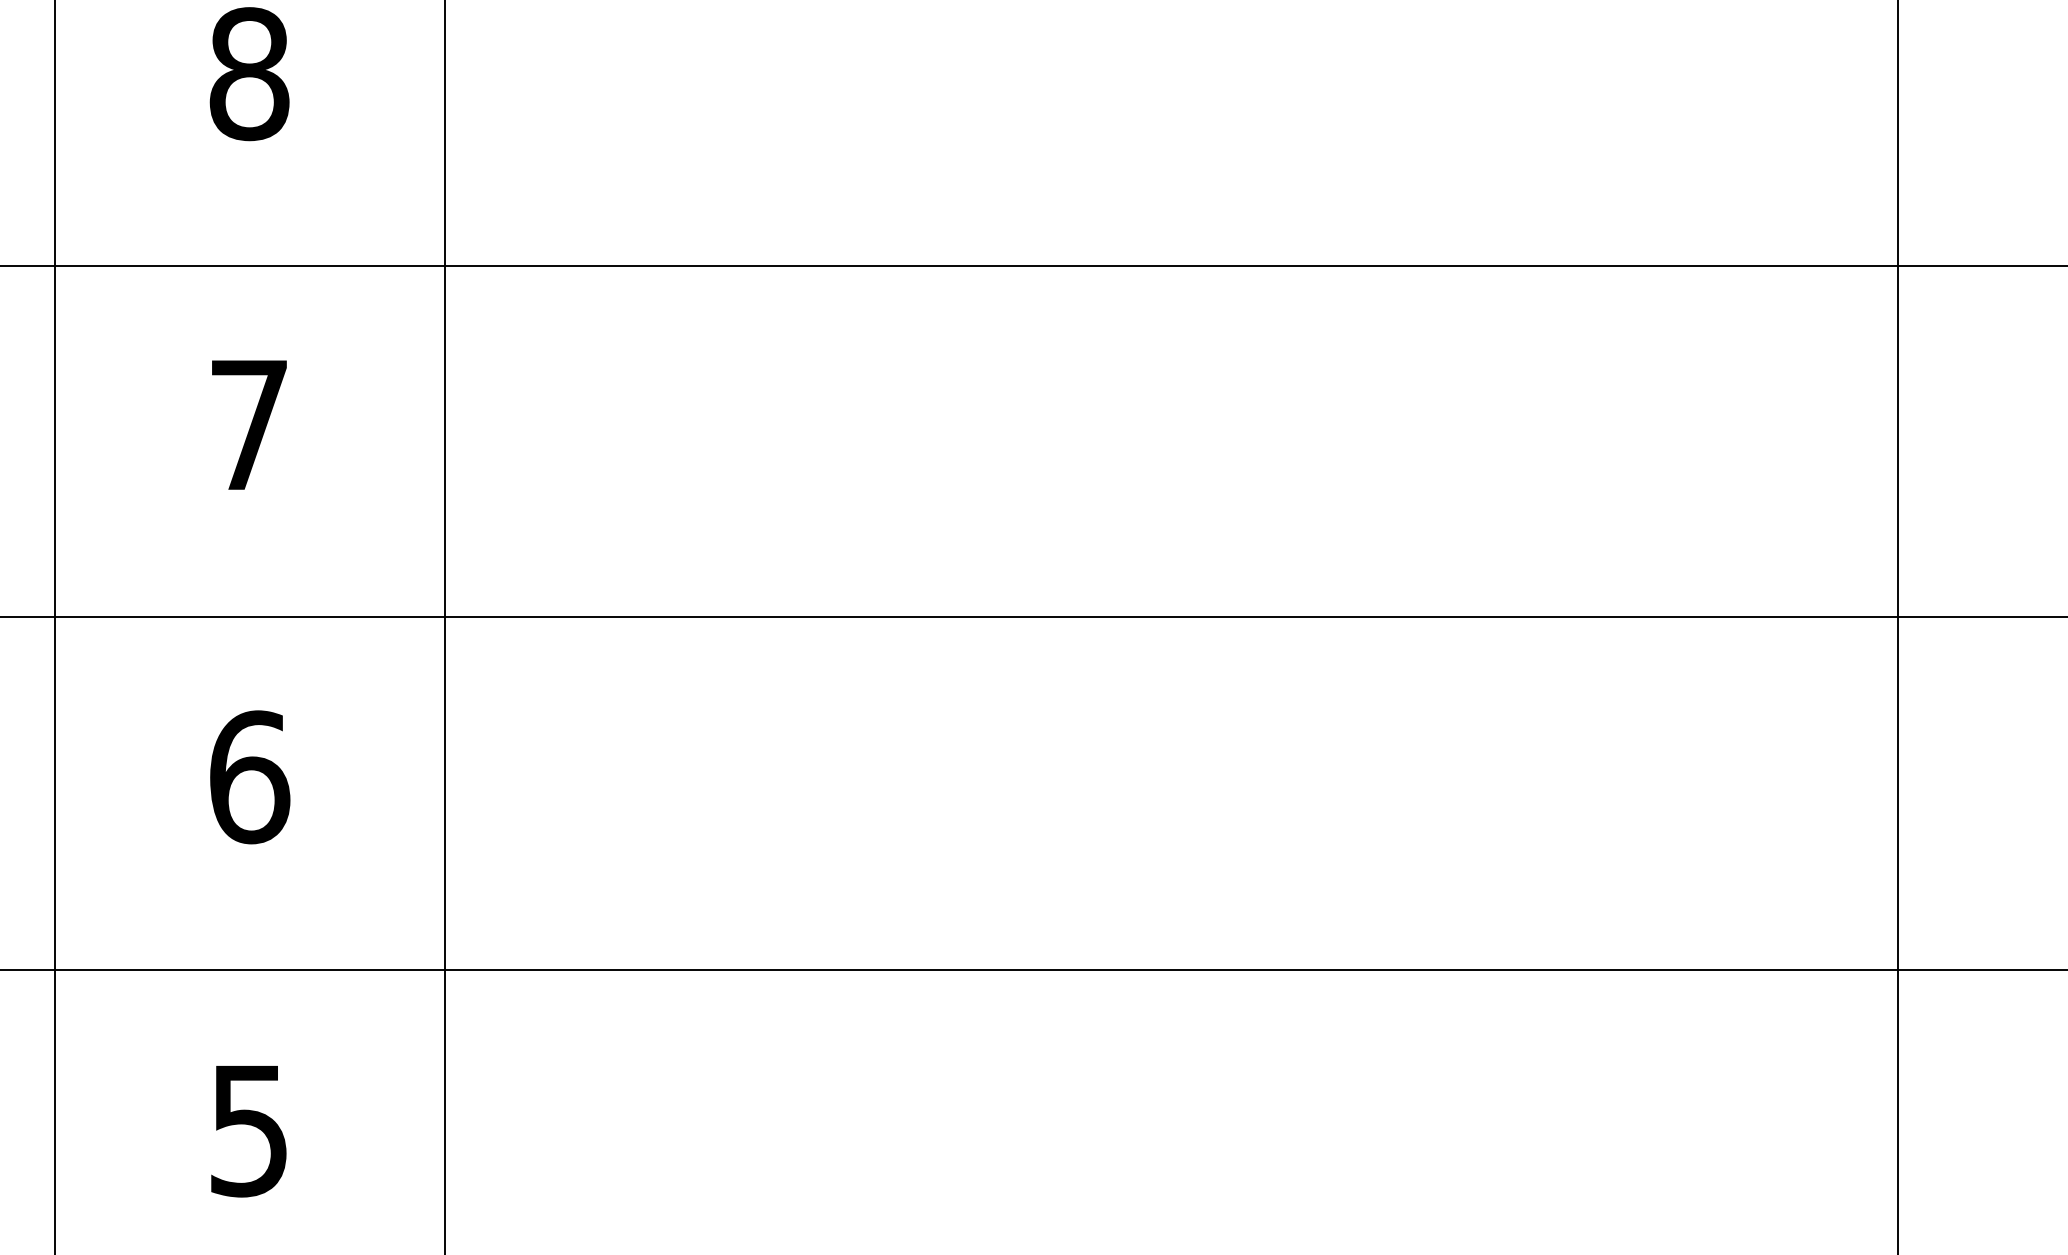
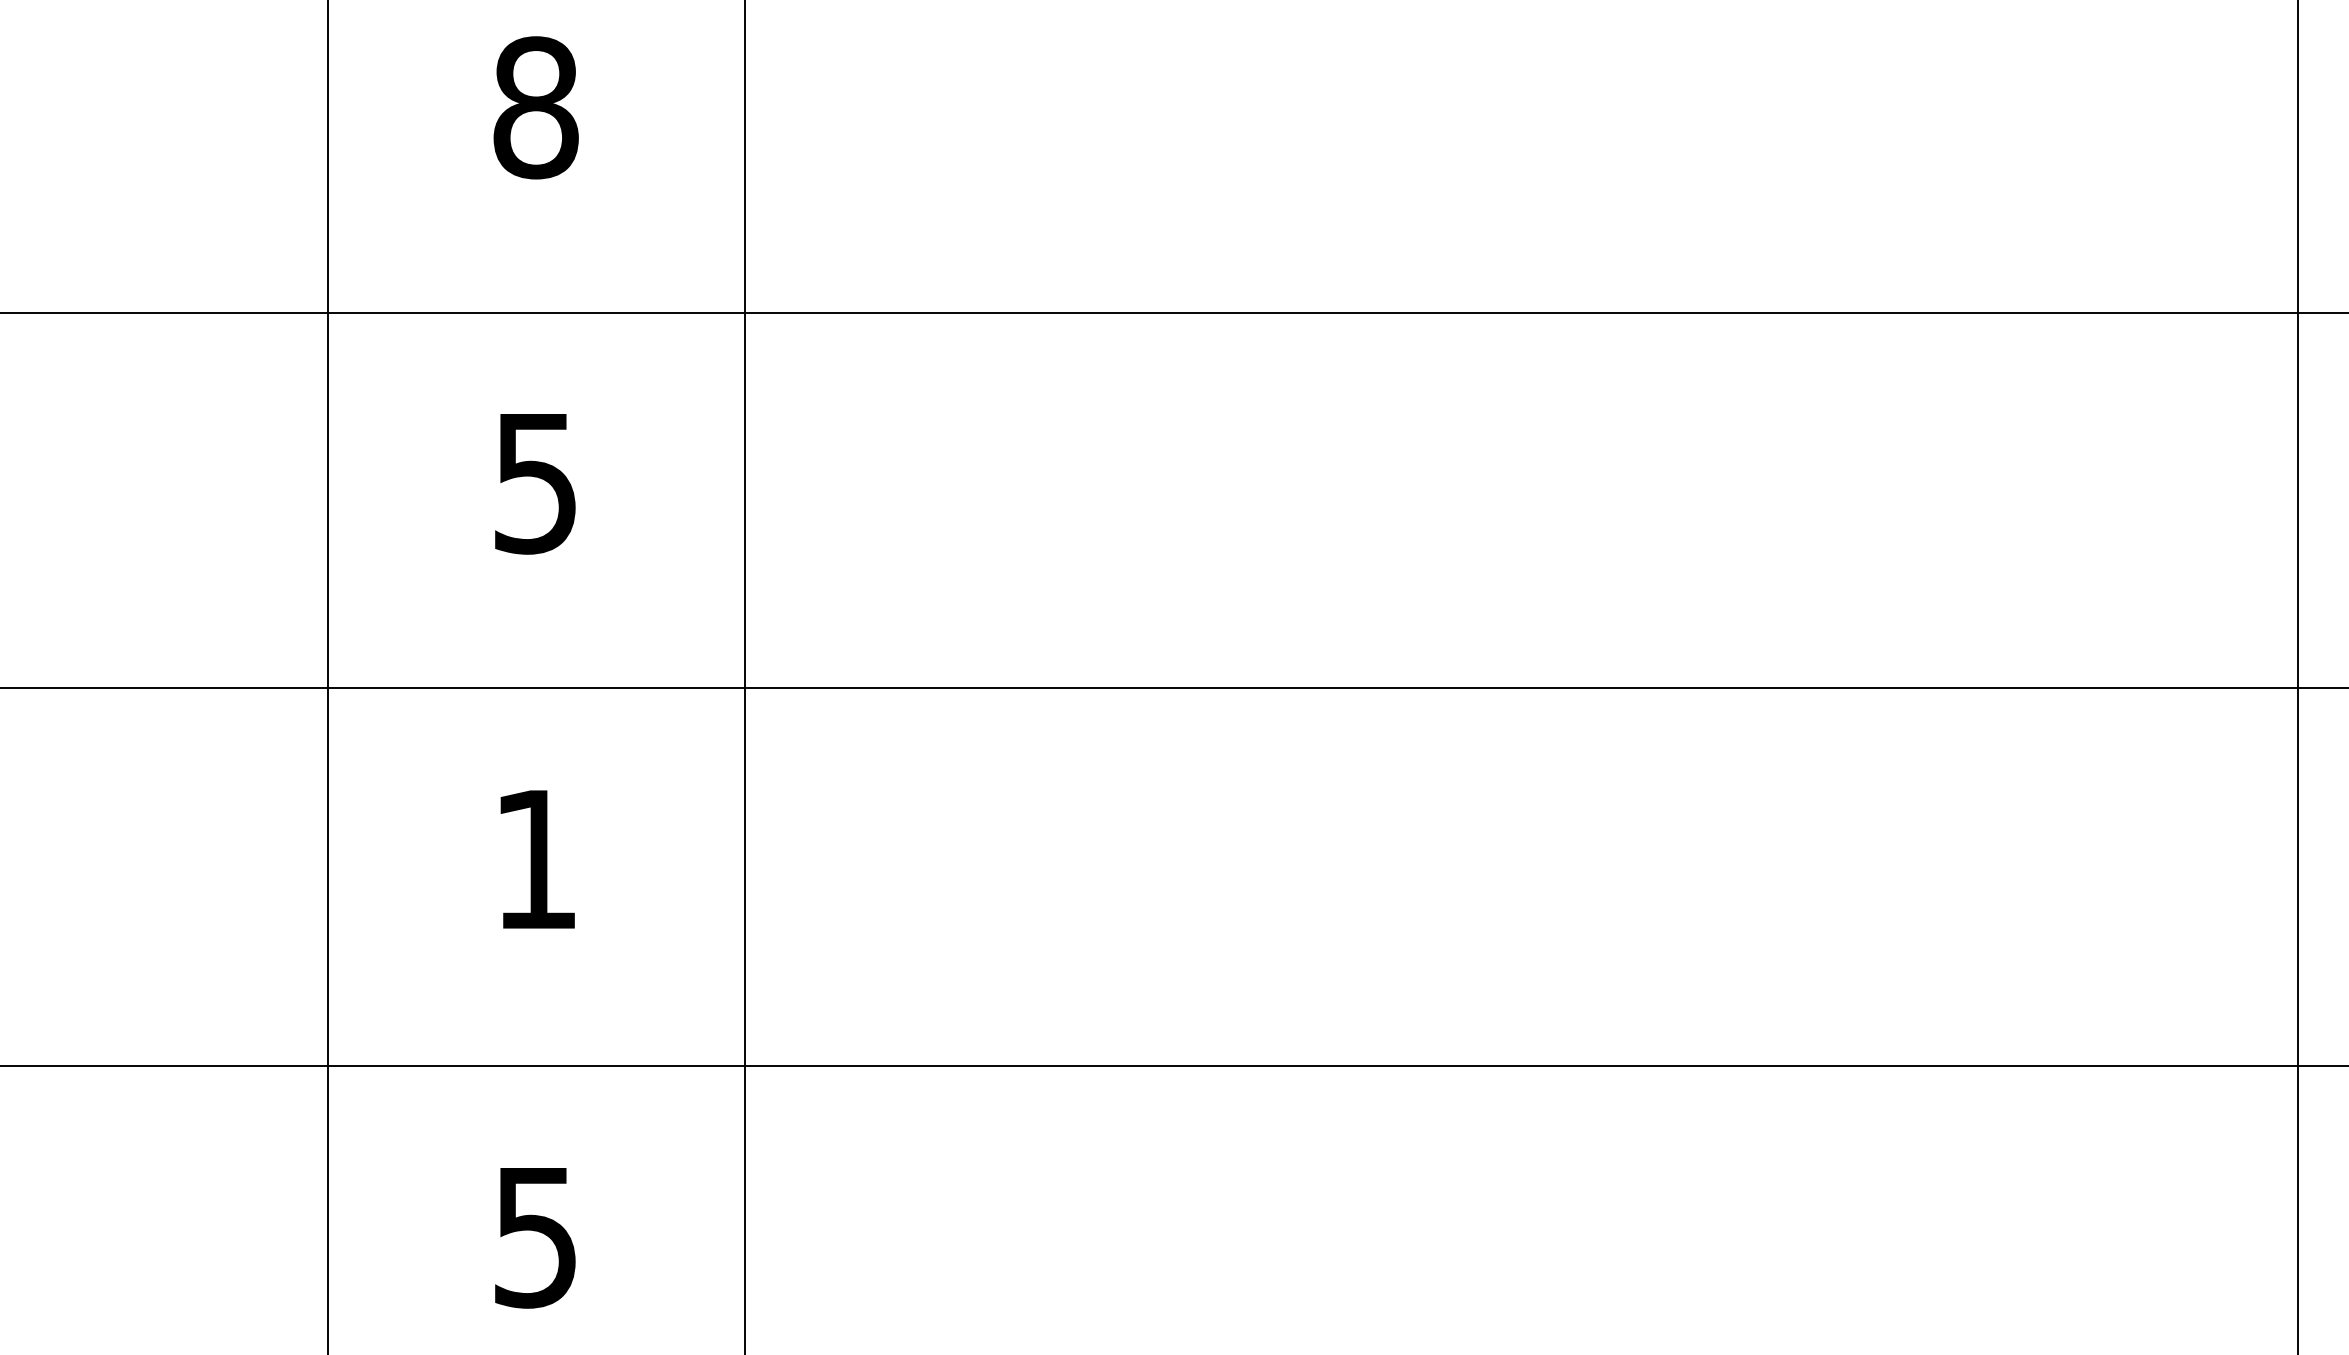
text: (249, 426) -> (535, 484), 7 -> 5
text: (249, 777) -> (536, 859), 6 -> 1

